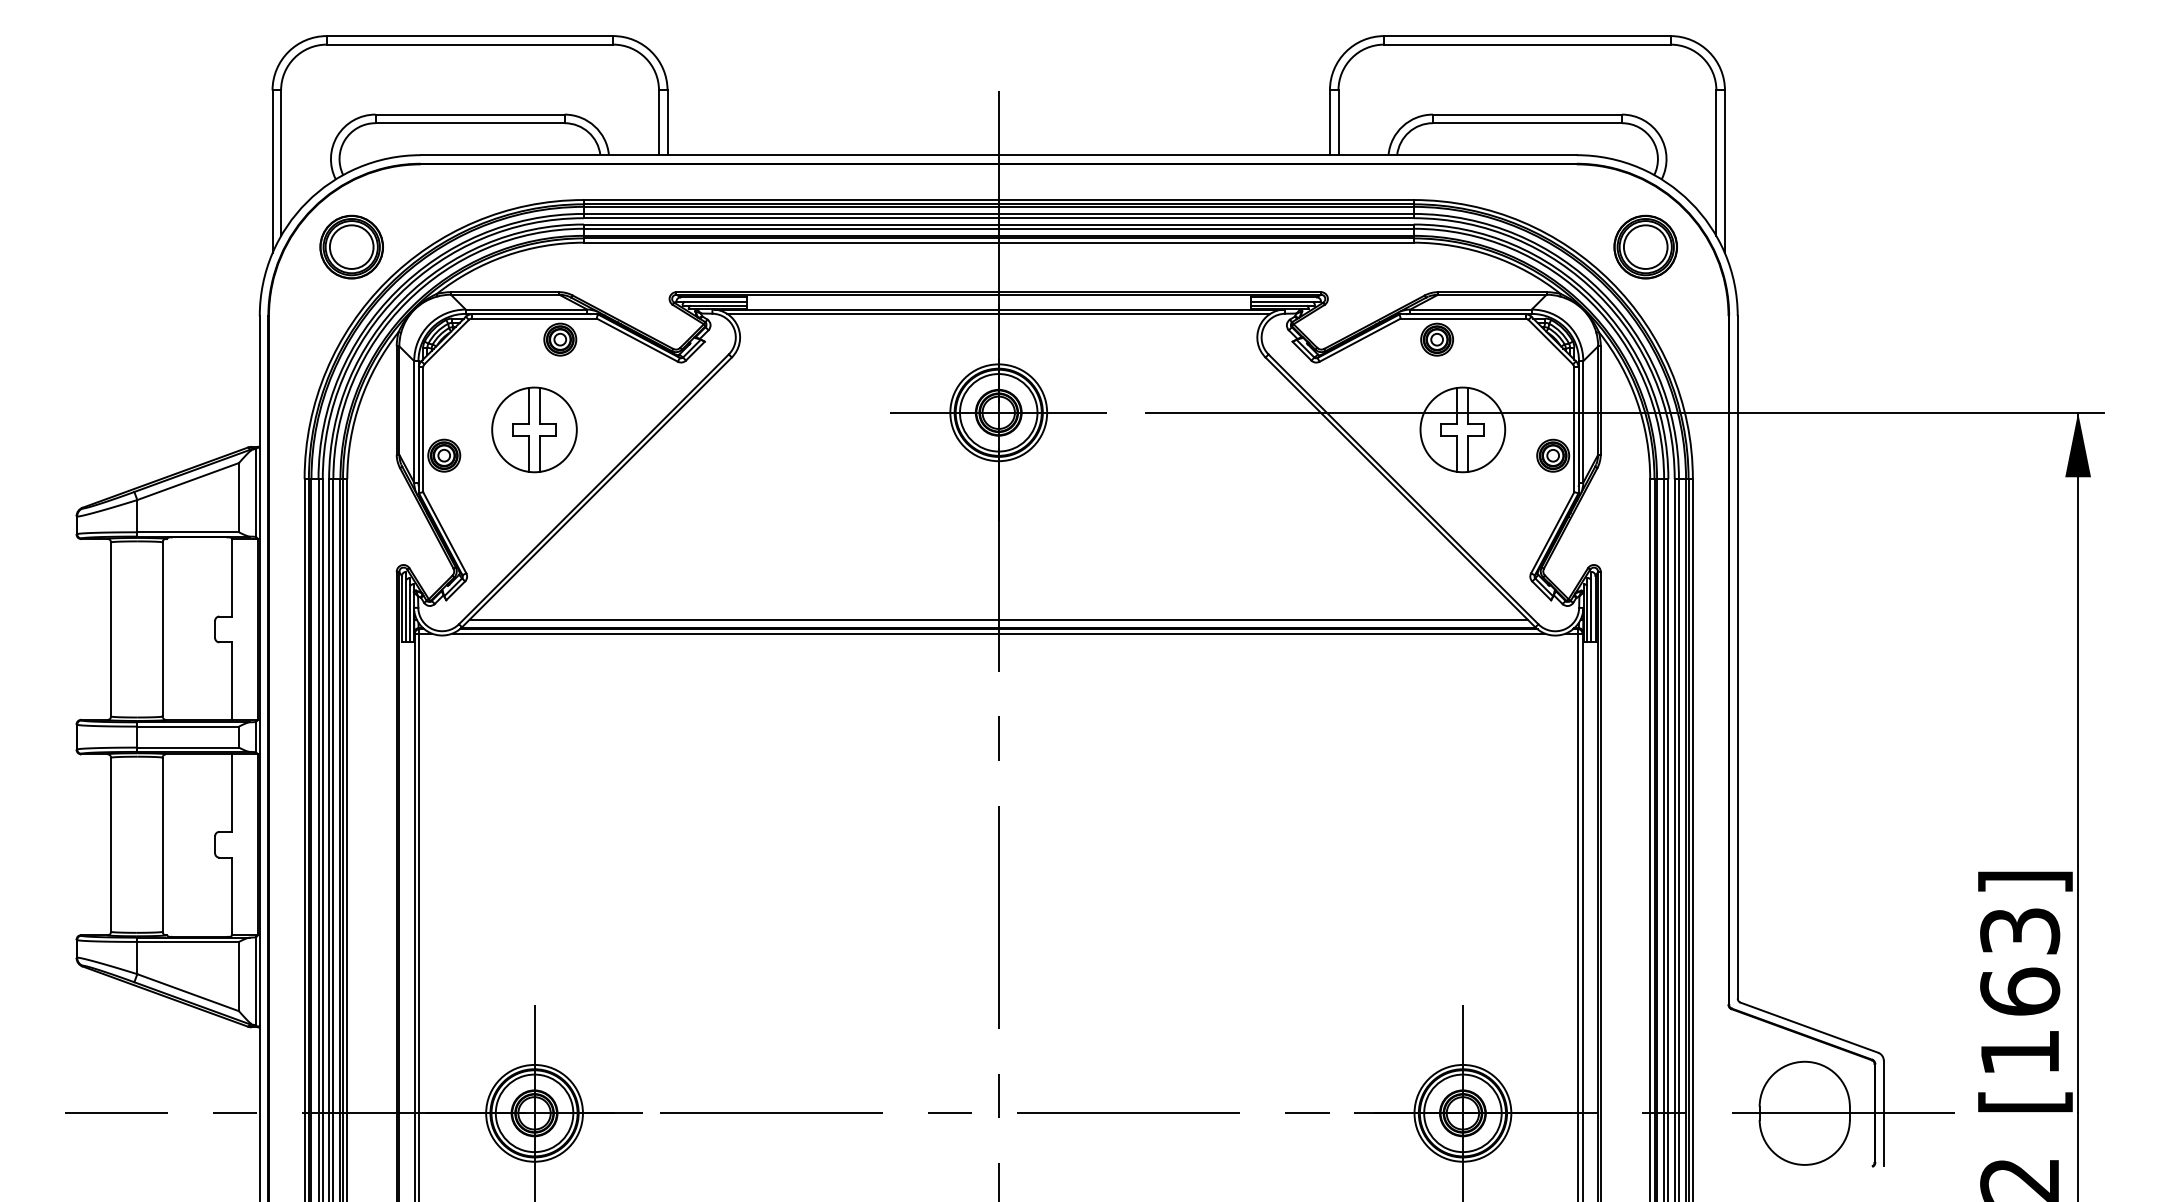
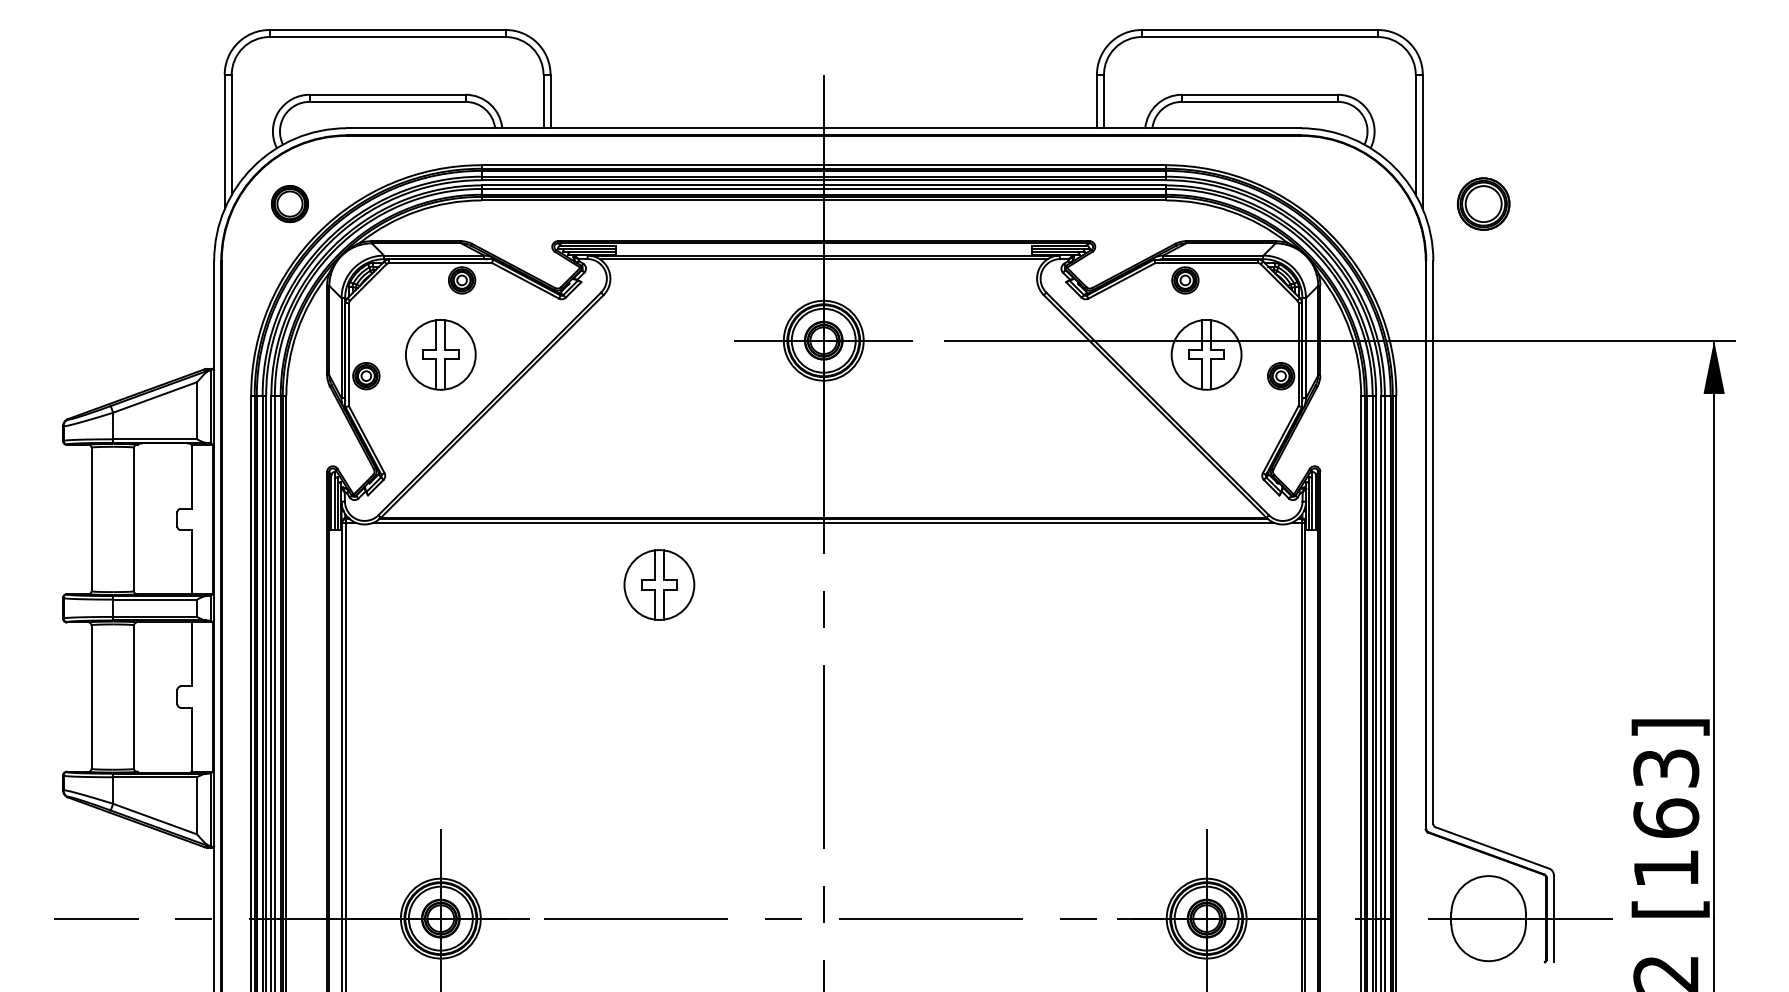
part: (351, 246) -> (289, 203), size x0.7
part: (1645, 246) -> (1483, 203), moved
line: (998, 619) -> (823, 511), removed
part: (799, 708) -> (659, 584), added

